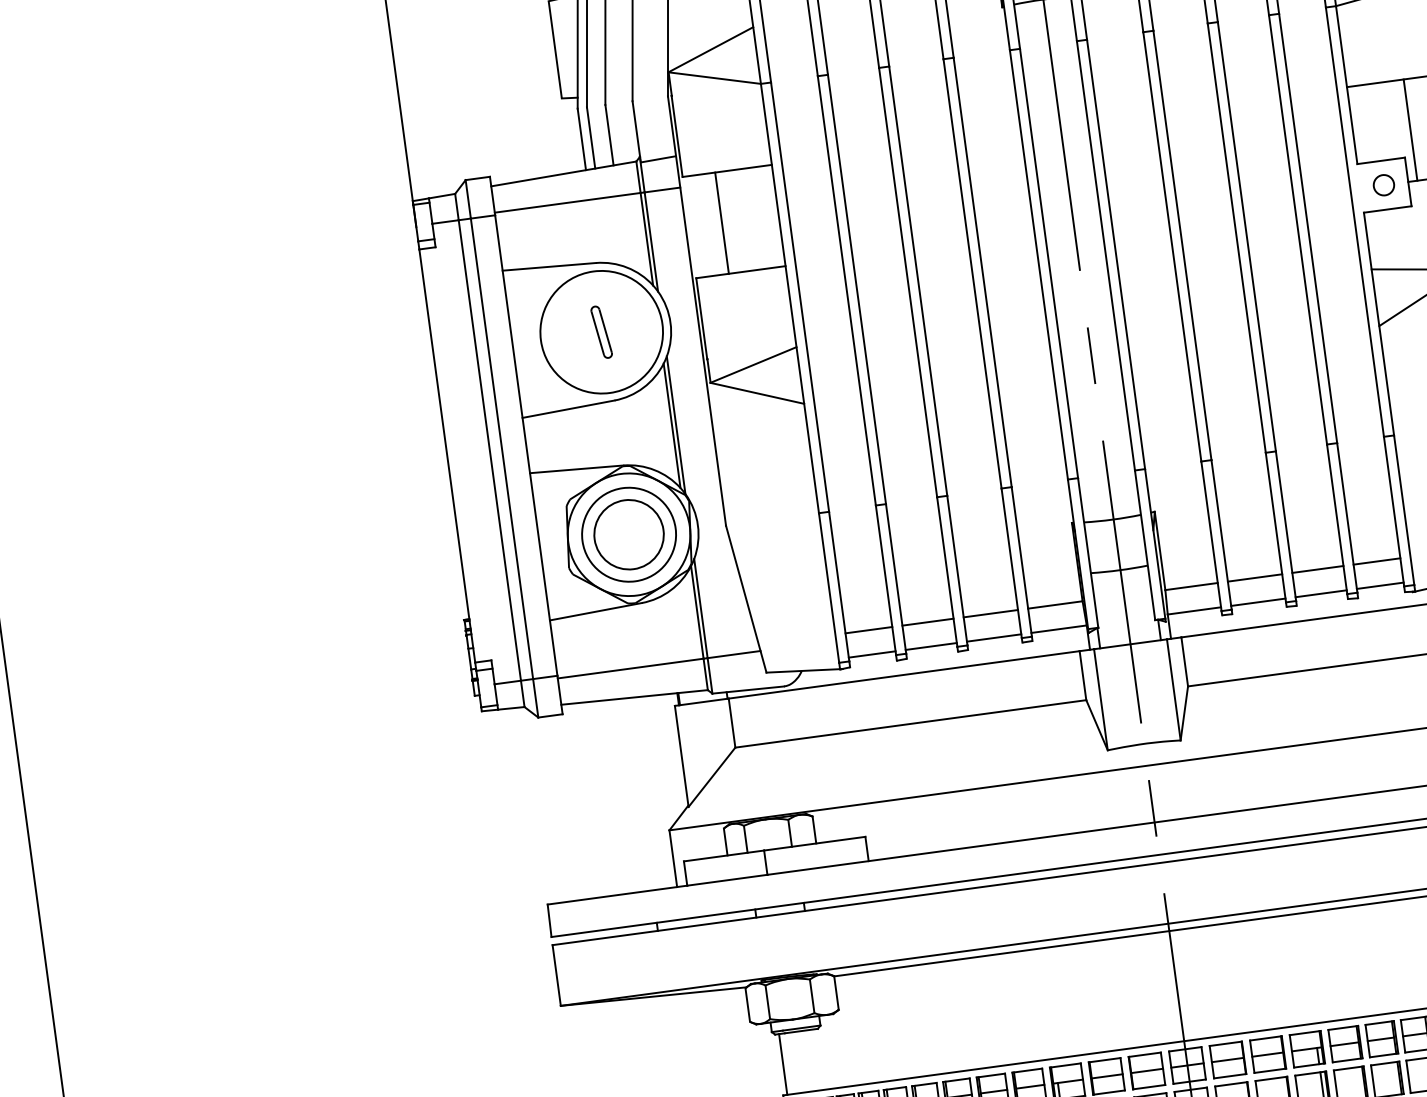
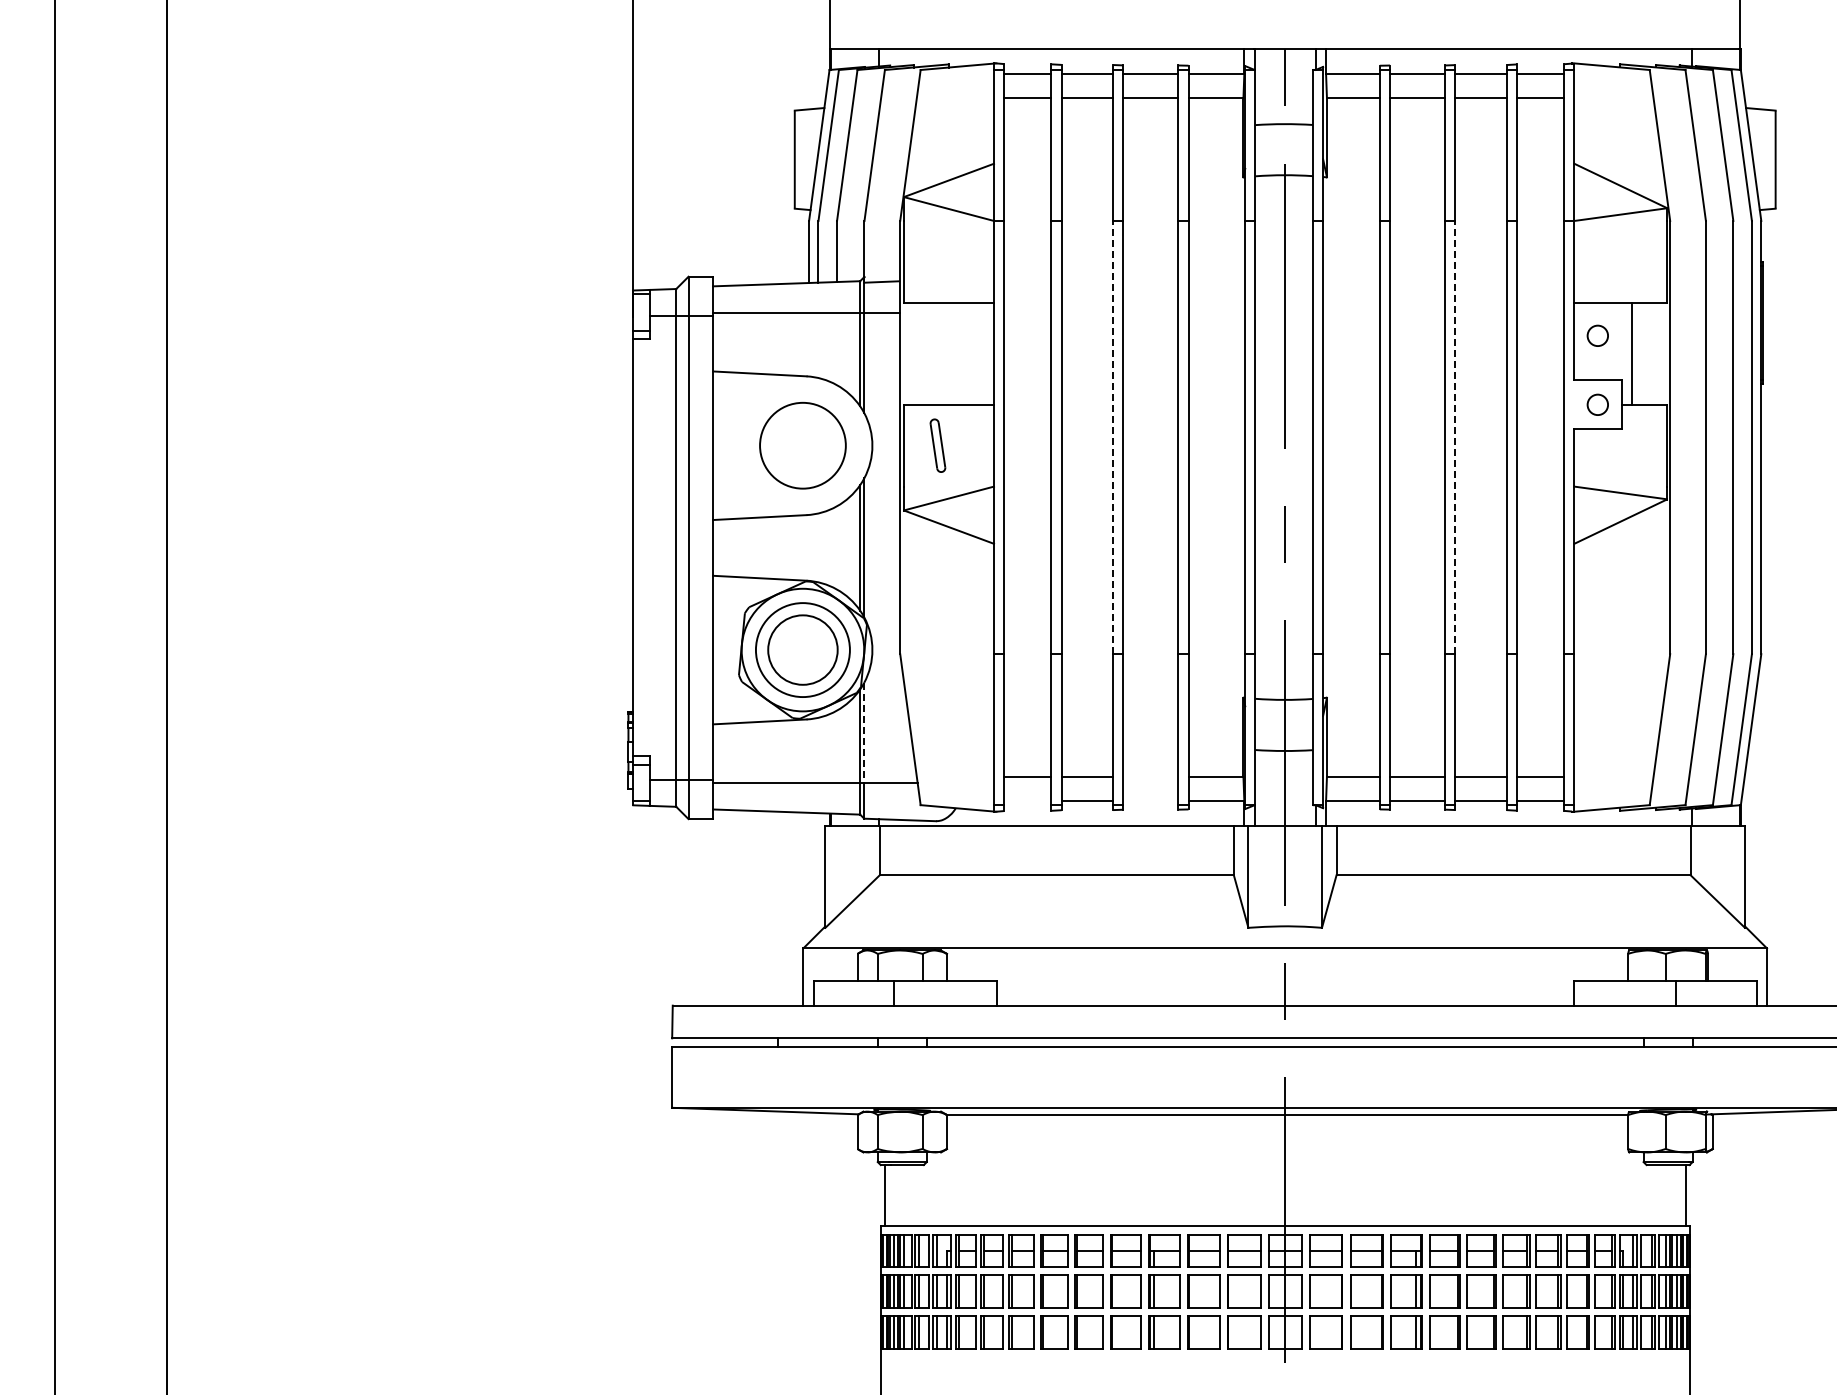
circle: (1374, 116) -> (1597, 335), added
line: (721, 222) -> (936, 353), removed
line: (1247, 236) -> (1455, 437), solid -> dashed
line: (908, 282) -> (1113, 437), solid -> dashed
circle: (601, 332) -> (802, 445), size x0.7
part: (601, 332) -> (937, 445), moved
line: (701, 609) -> (864, 733), solid -> dashed
line: (990, 613) -> (1150, 776), removed
line: (993, 638) -> (1150, 801), removed
line: (871, 654) -> (1027, 801), removed

